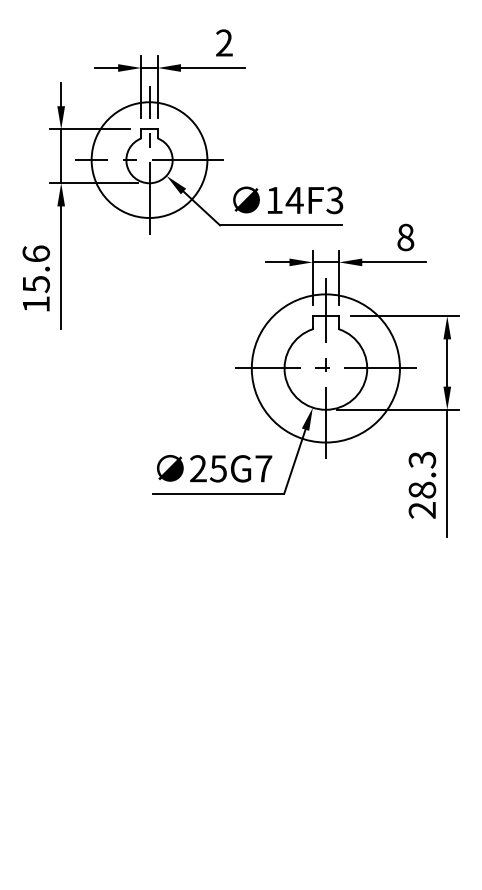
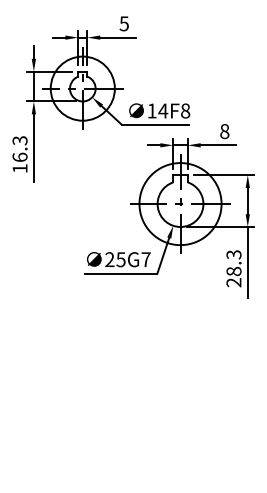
text: (222, 42) -> (123, 23), 2 -> 5
text: (334, 199) -> (185, 110), 14F3 -> 14F8
text: (35, 269) -> (19, 149), 15.6 -> 16.3

